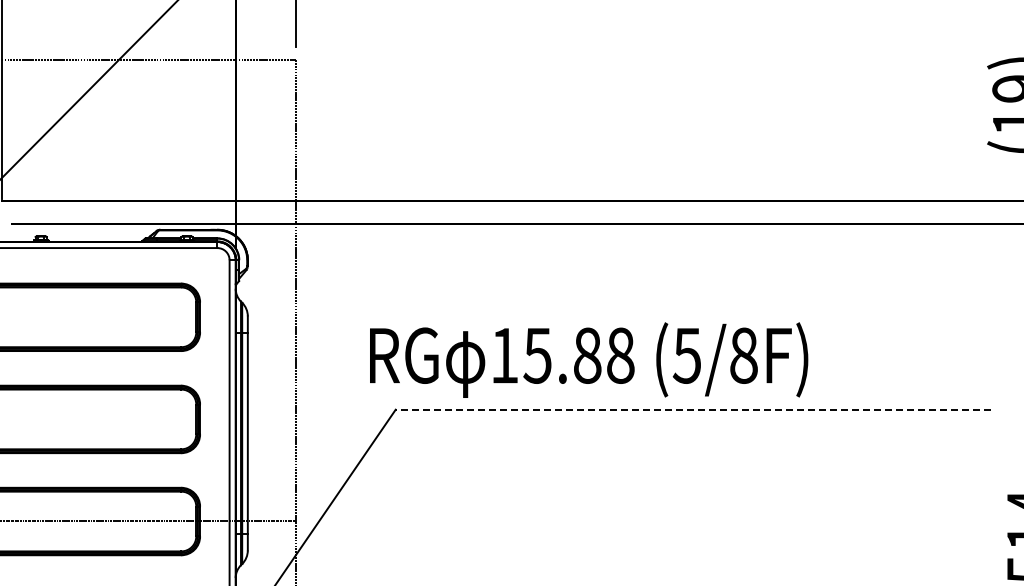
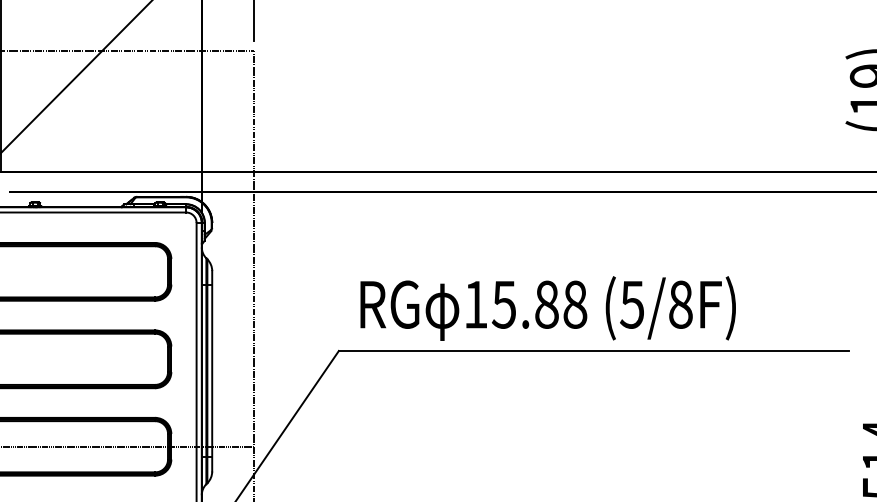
text: (589, 359) -> (548, 307), moved
line: (693, 409) -> (593, 350), dashed -> solid

